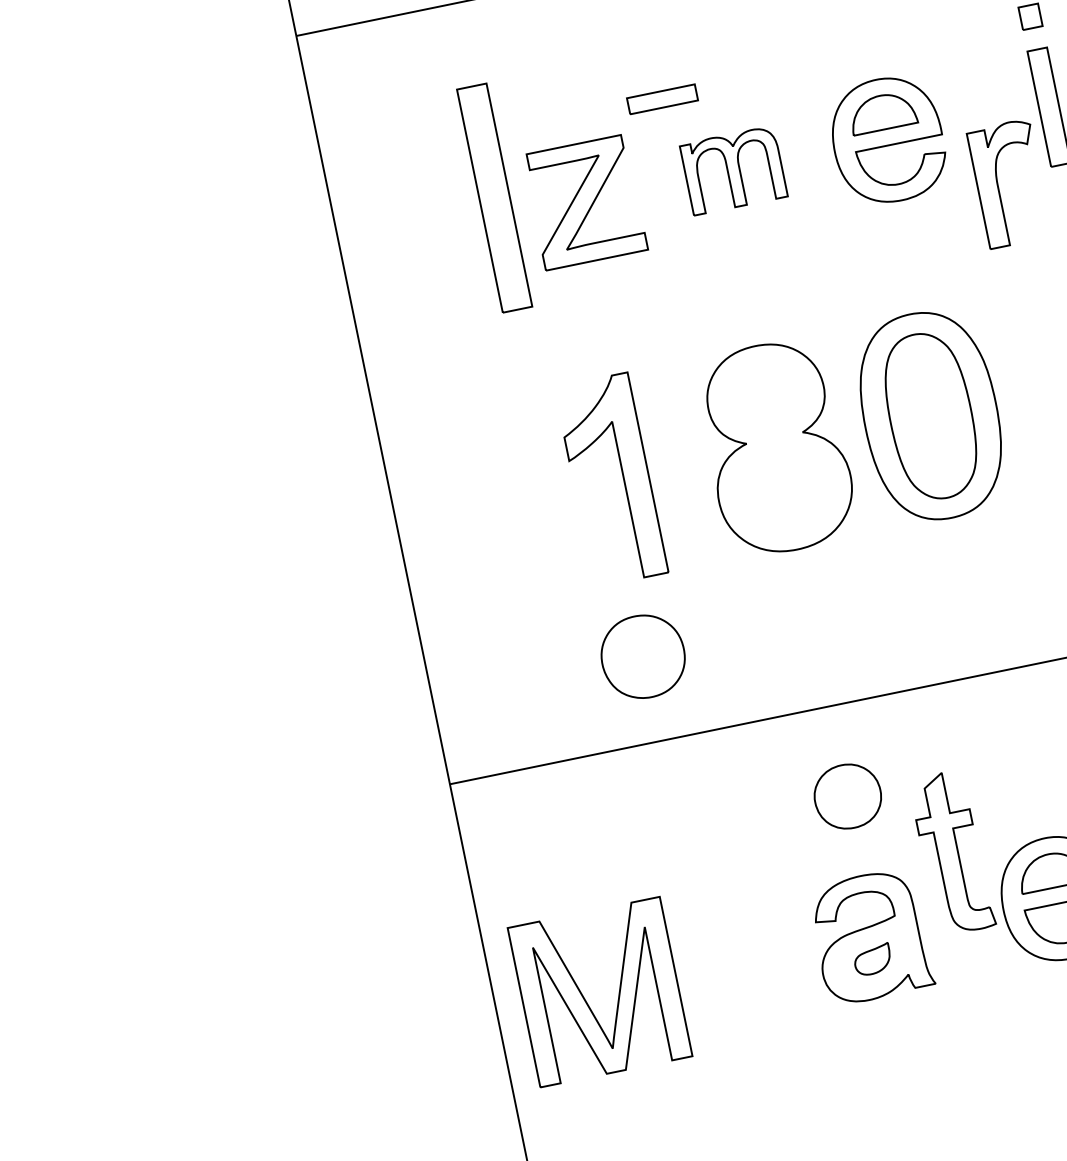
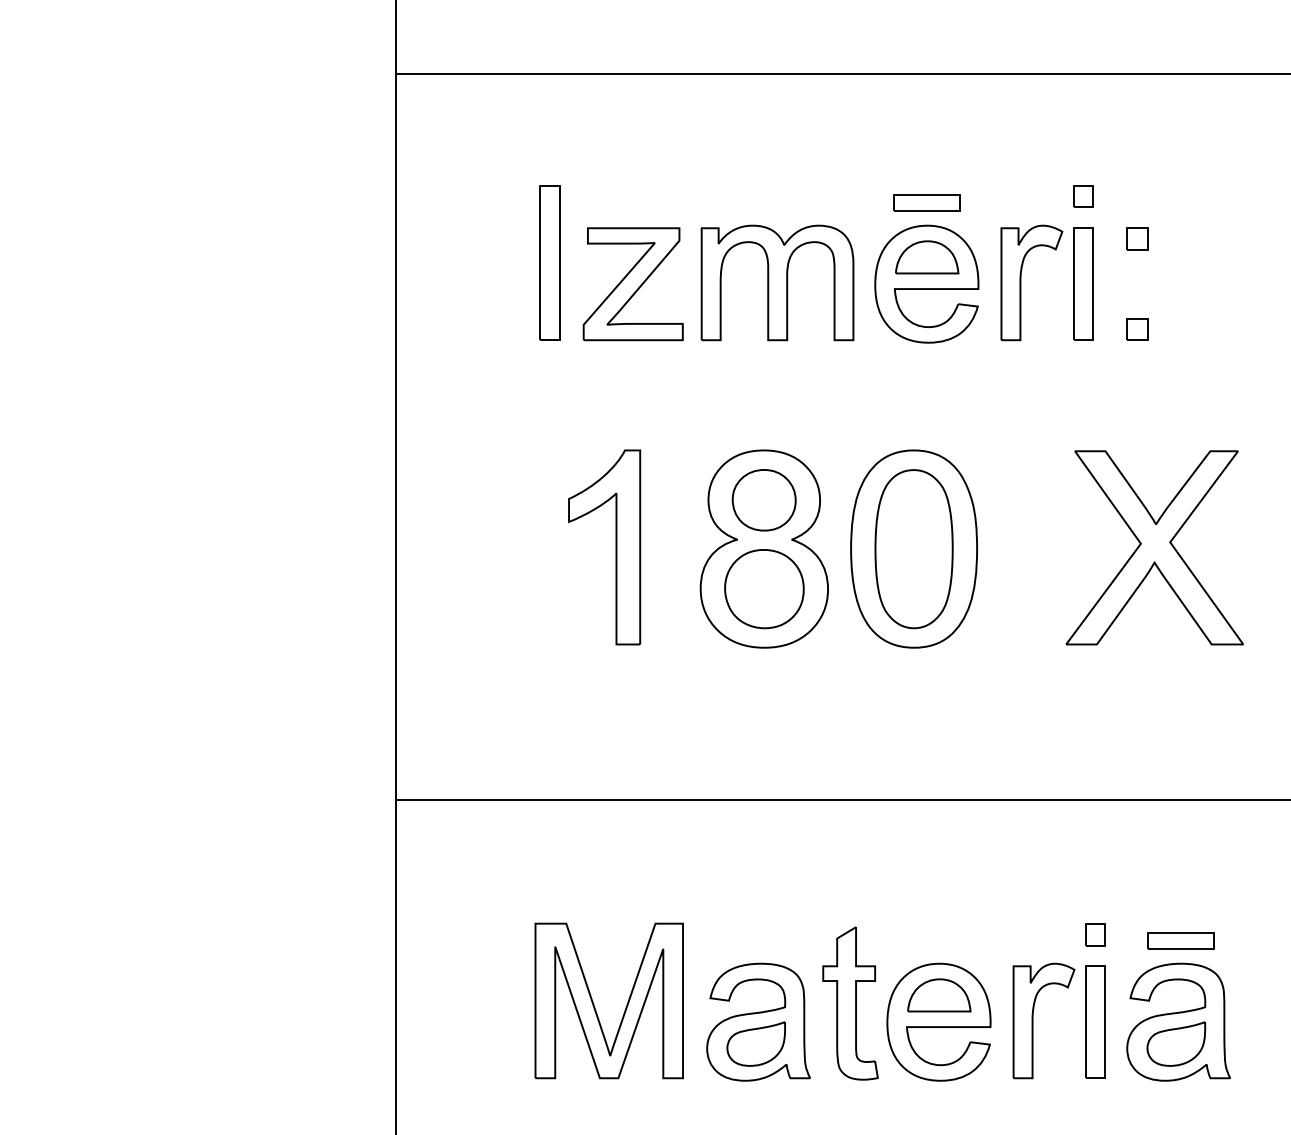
part: (661, 98) -> (926, 202), moved
part: (733, 170) -> (777, 282), size x1.67
part: (998, 185) -> (1021, 282), moved
part: (494, 197) -> (549, 262), size x0.71
part: (643, 657) -> (764, 589), moved
part: (847, 796) -> (763, 500), moved
part: (952, 852) -> (850, 1003), moved
part: (871, 959) -> (755, 1043), size x1.67
part: (585, 998) -> (594, 1004), moved

